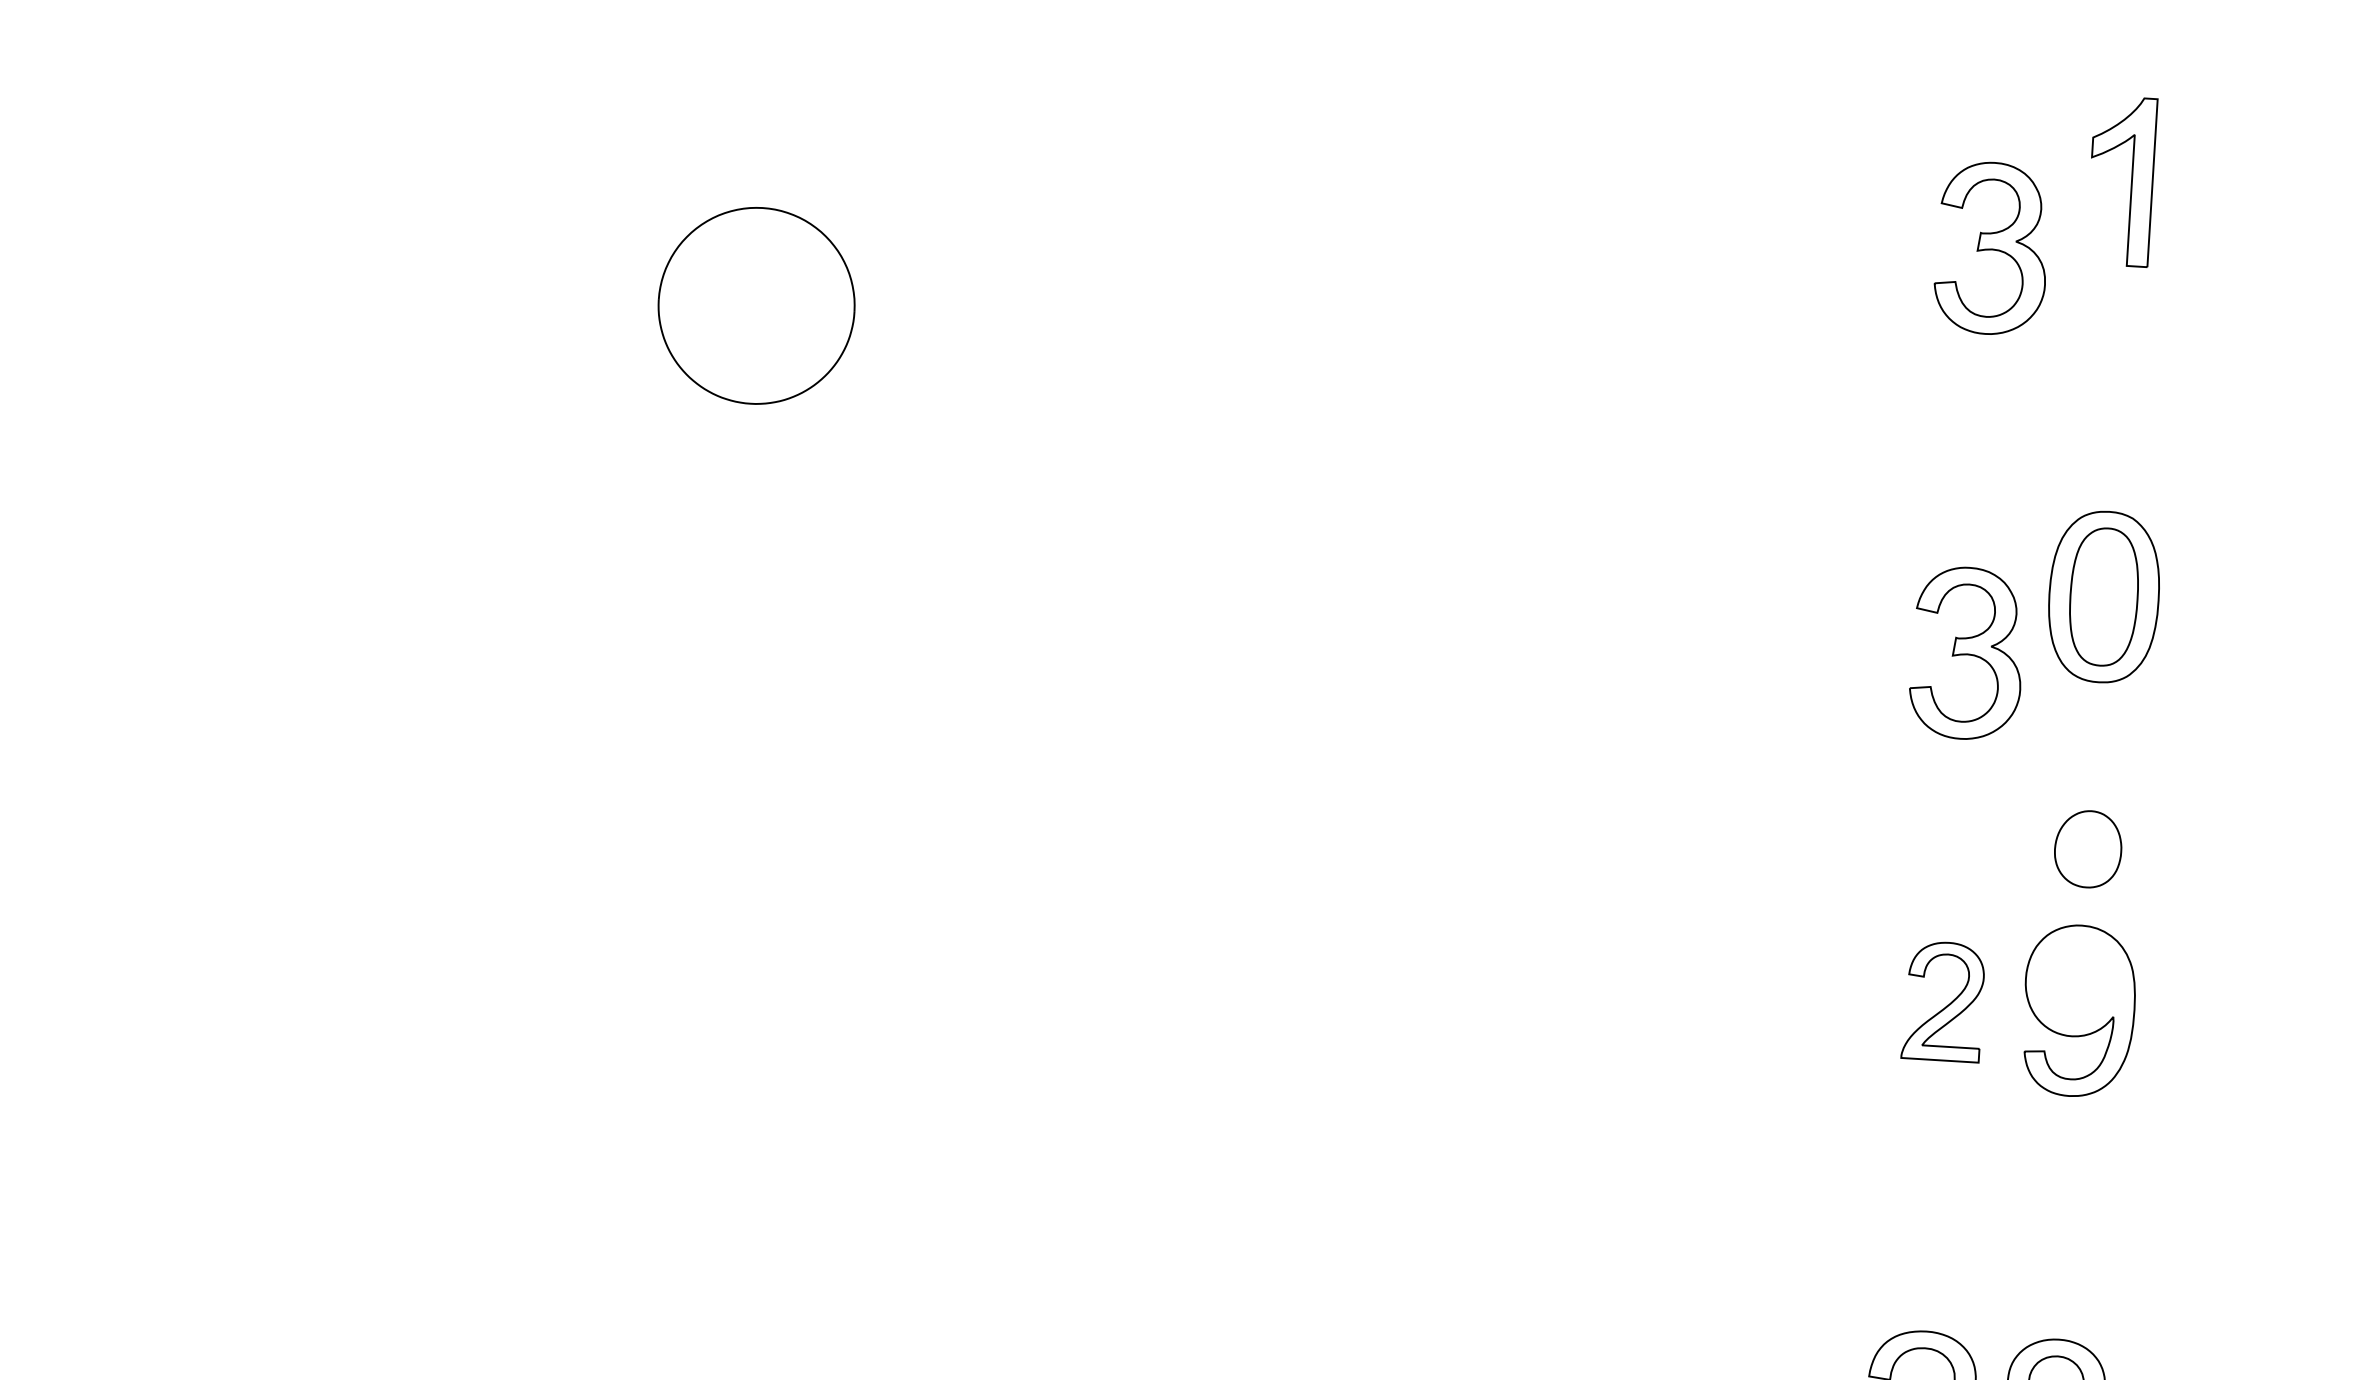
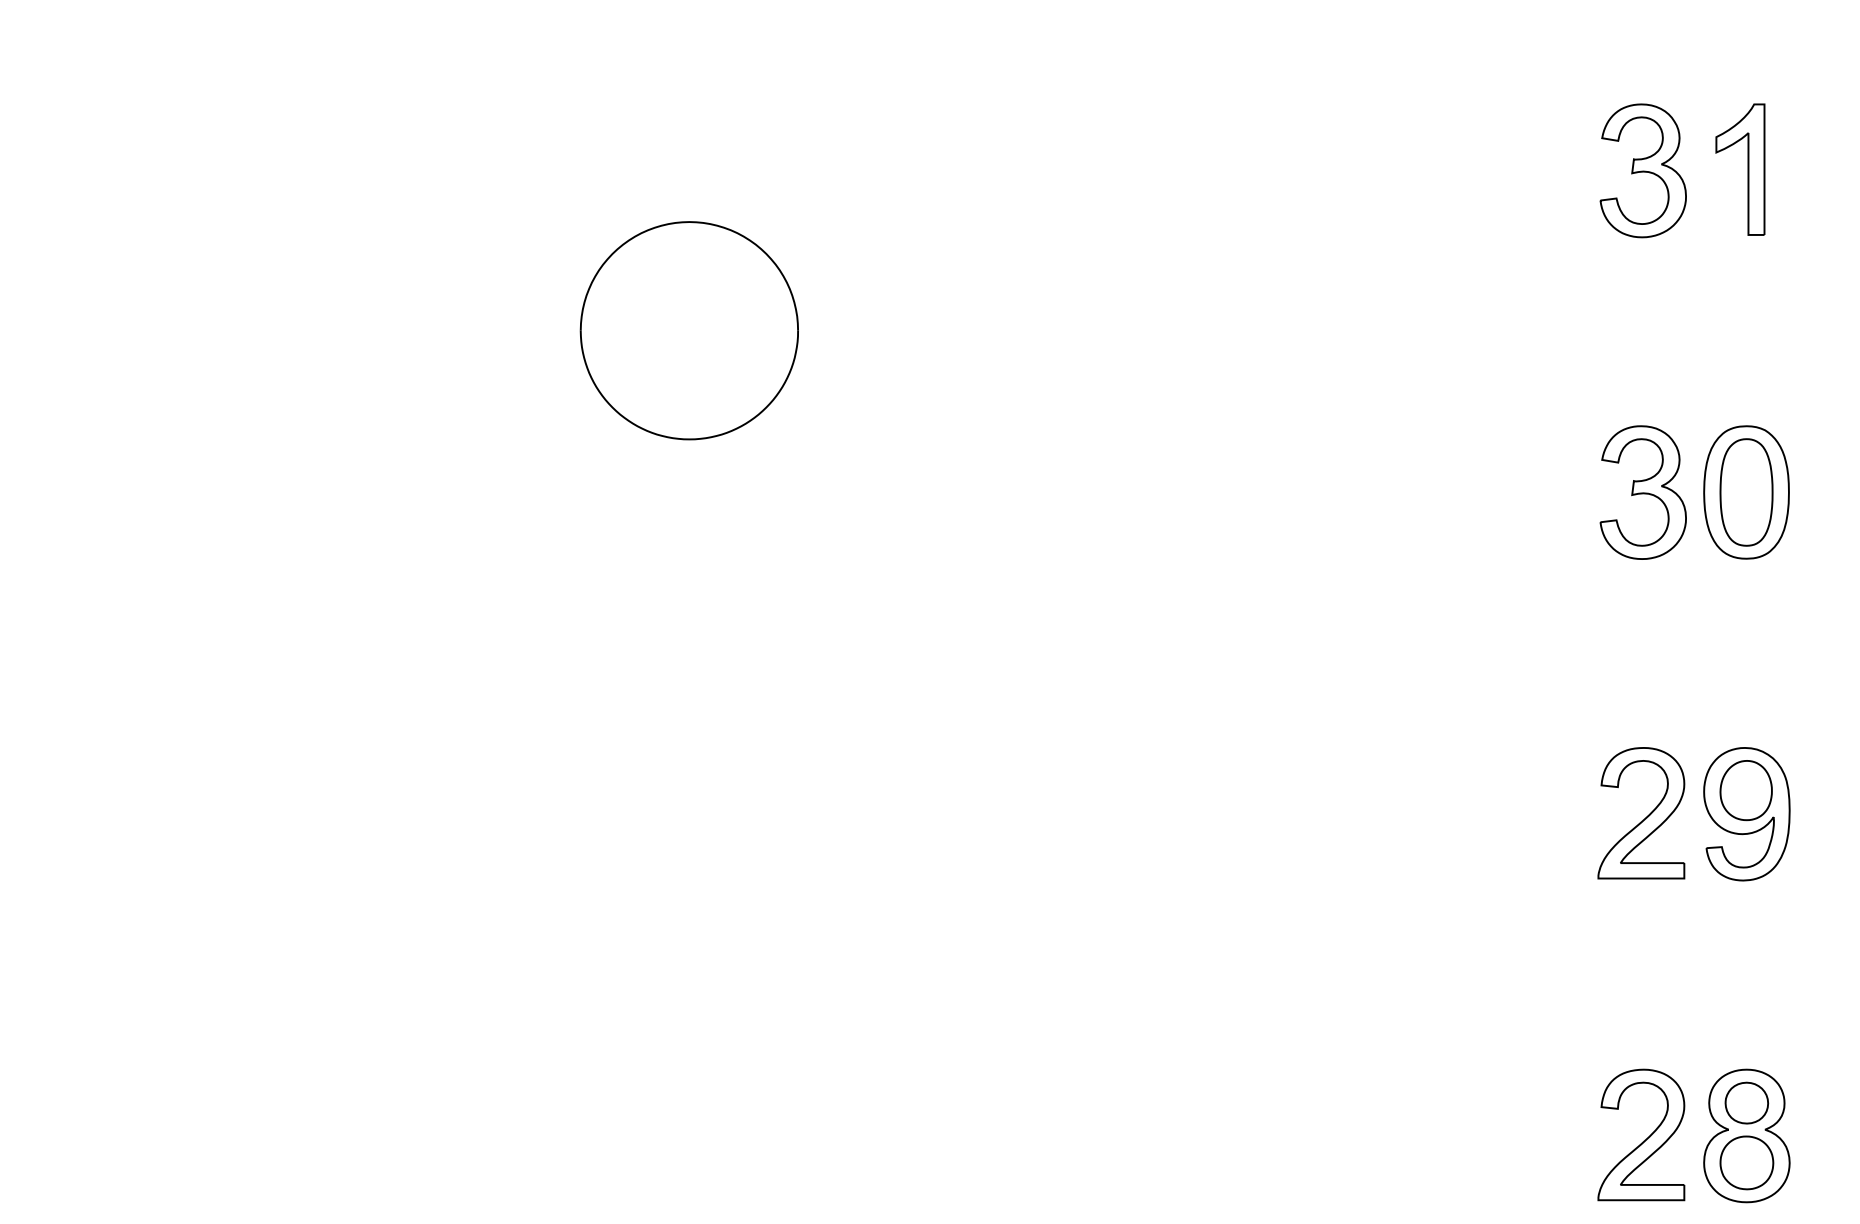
part: (1991, 247) -> (1642, 170), moved
part: (755, 305) -> (688, 330), size x1.43
part: (1966, 653) -> (1642, 492), moved
part: (2087, 849) -> (1745, 790), moved
part: (1943, 1001) -> (1641, 813), size x1.43

